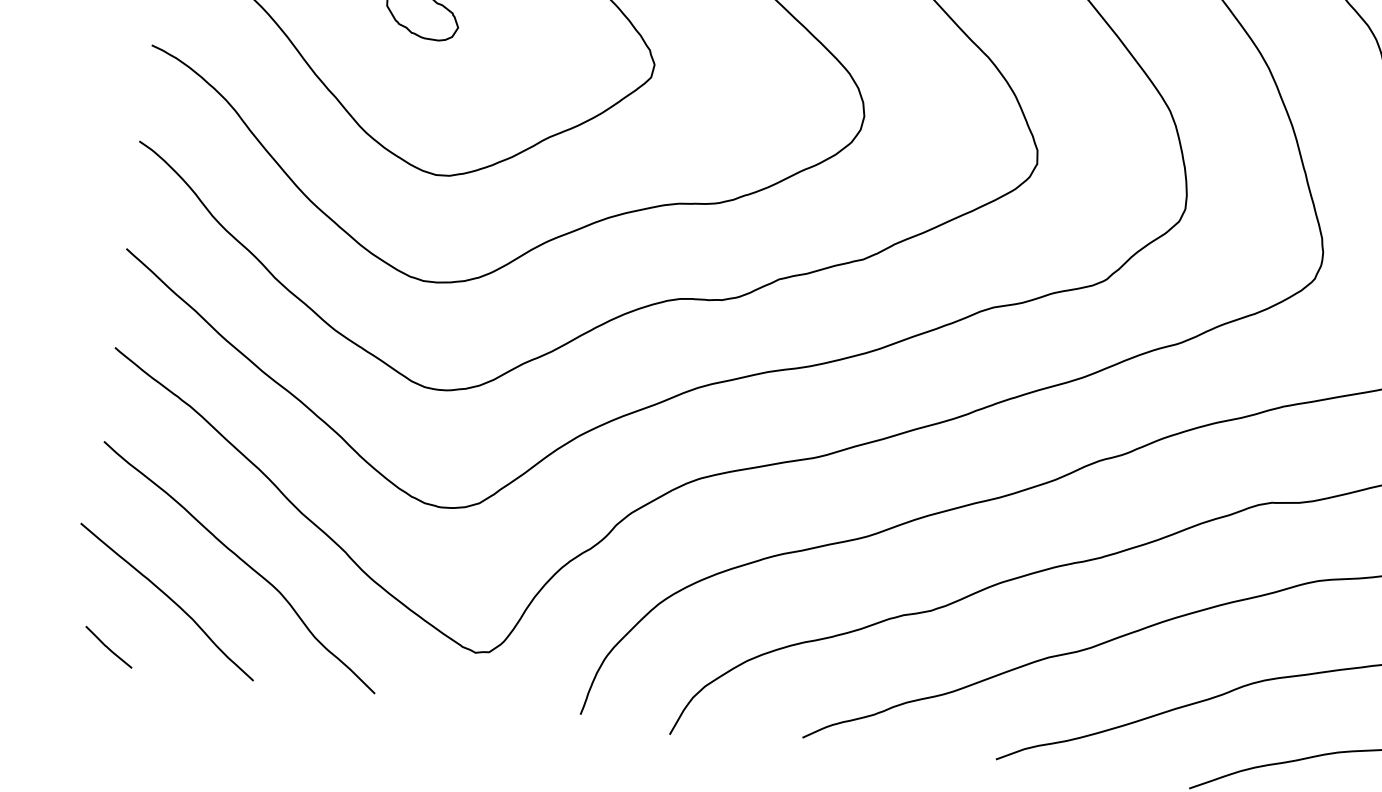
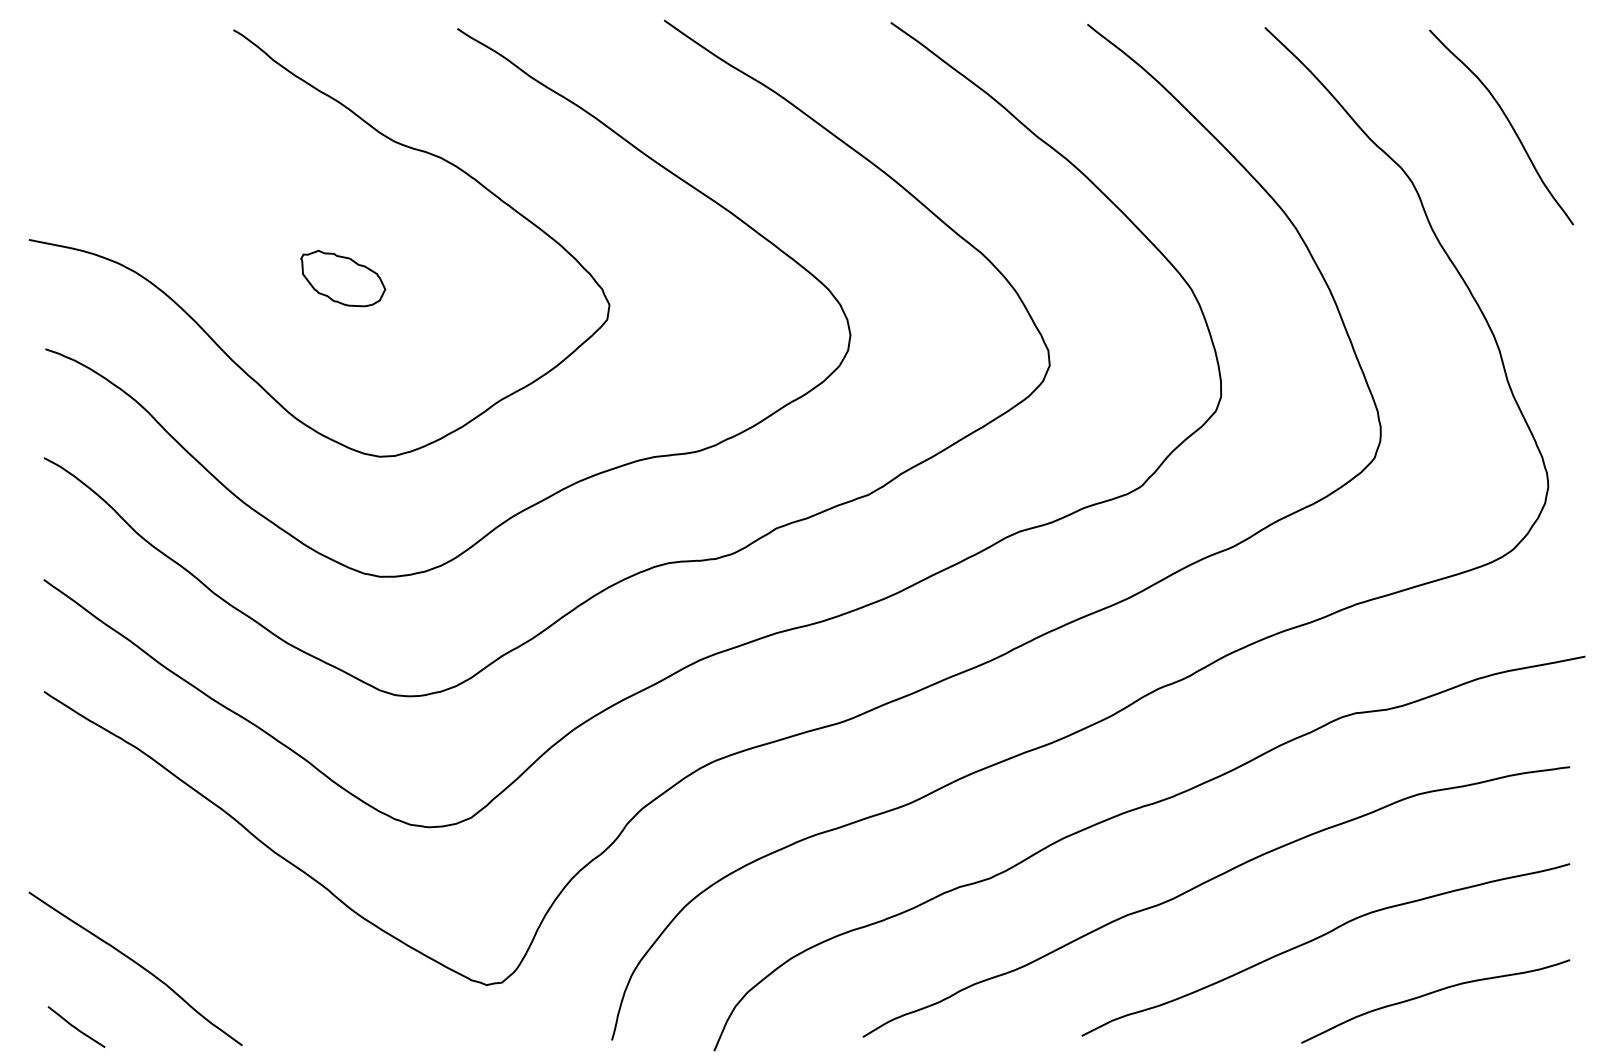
curve: (244, 563) -> (216, 915), removed

